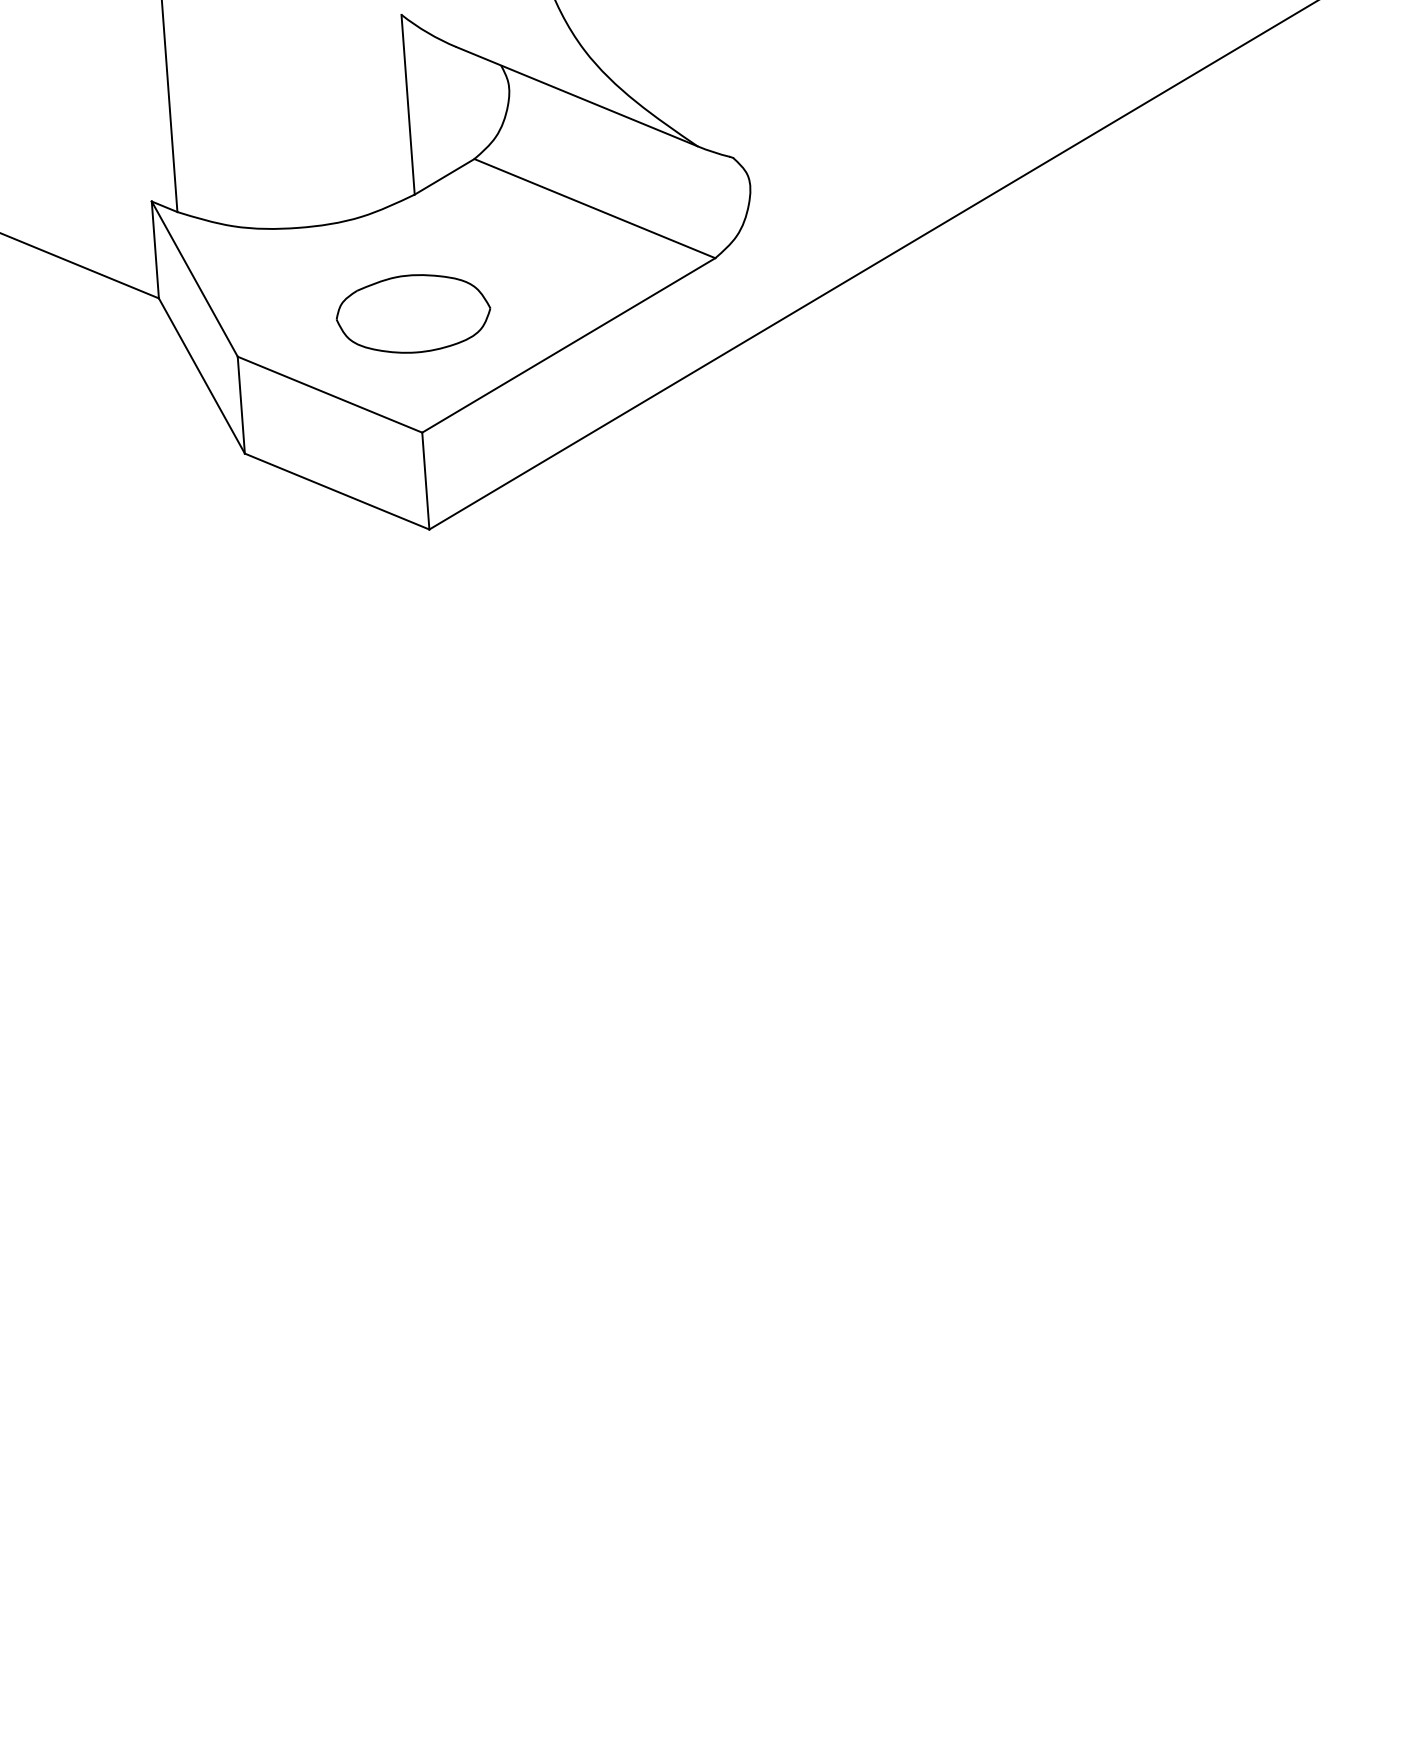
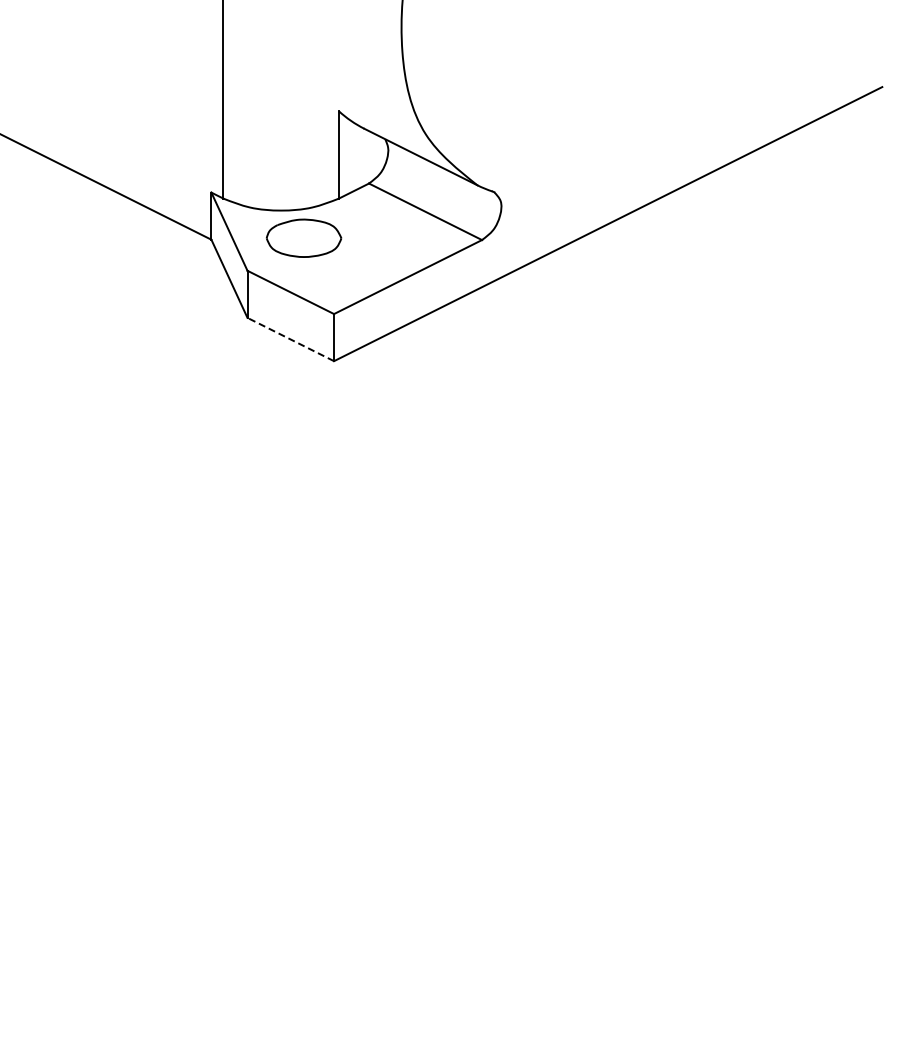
part: (414, 312) -> (304, 237), moved
line: (336, 491) -> (290, 339), solid -> dashed

